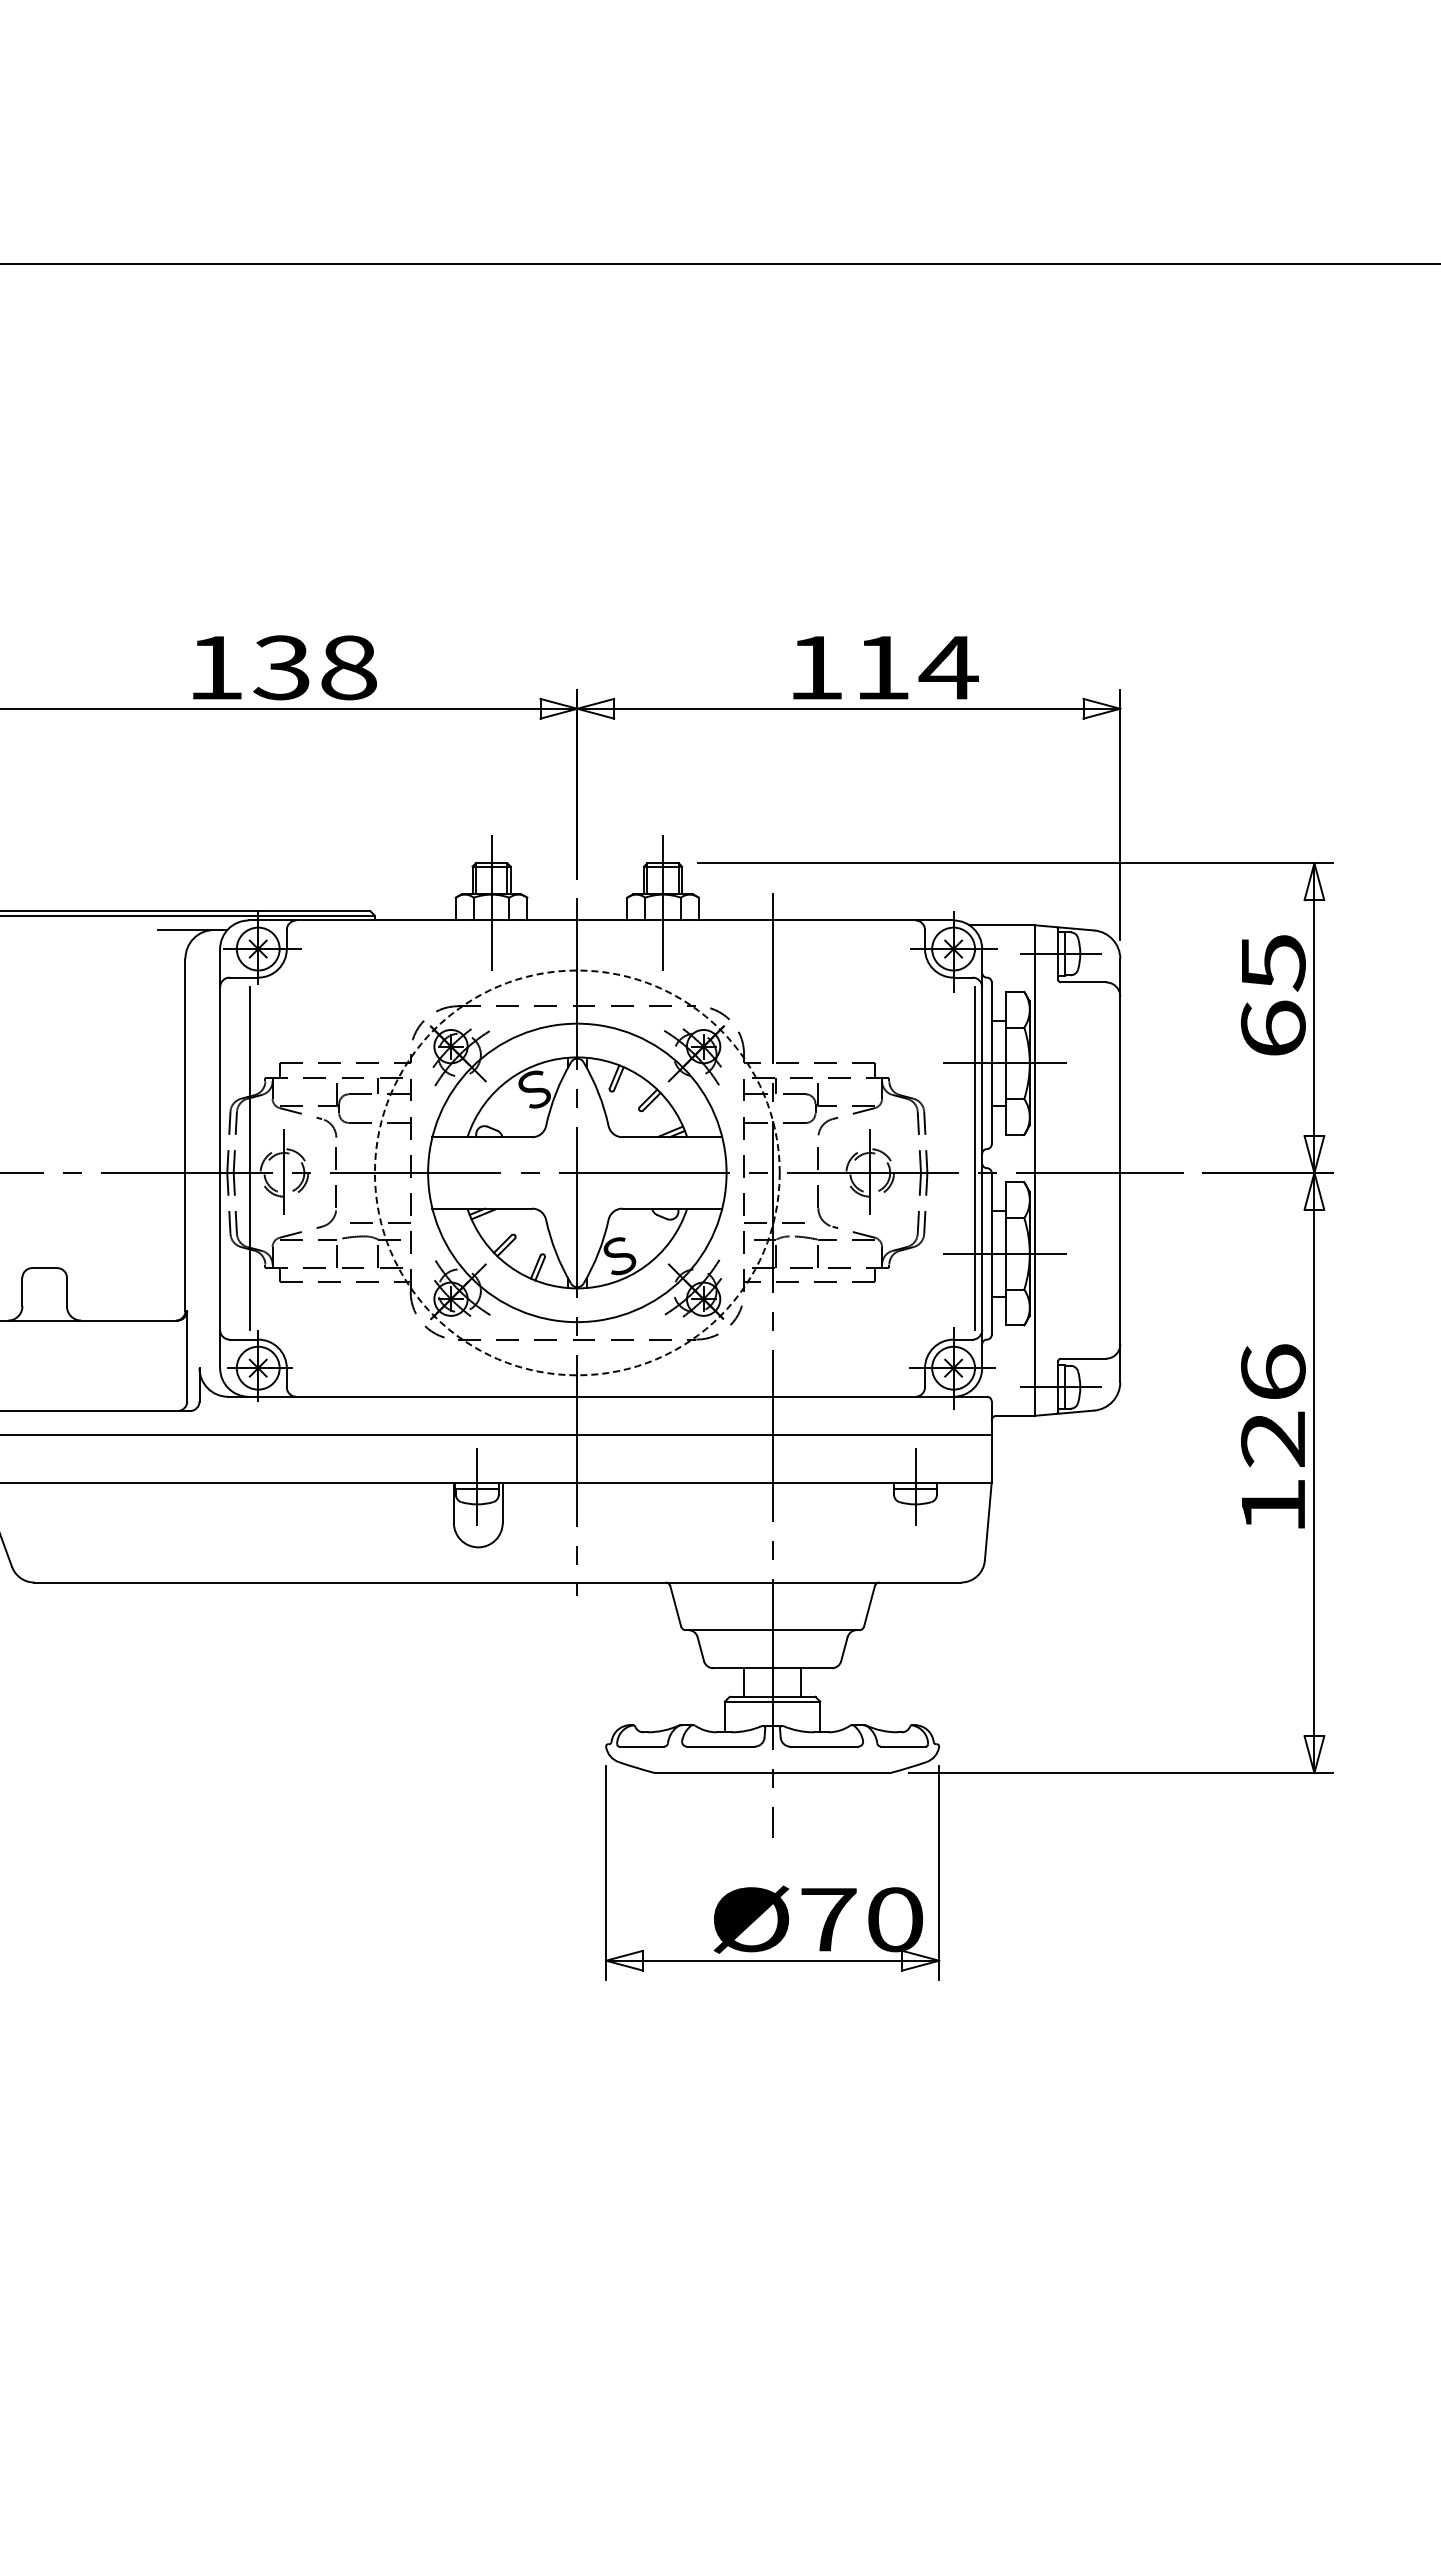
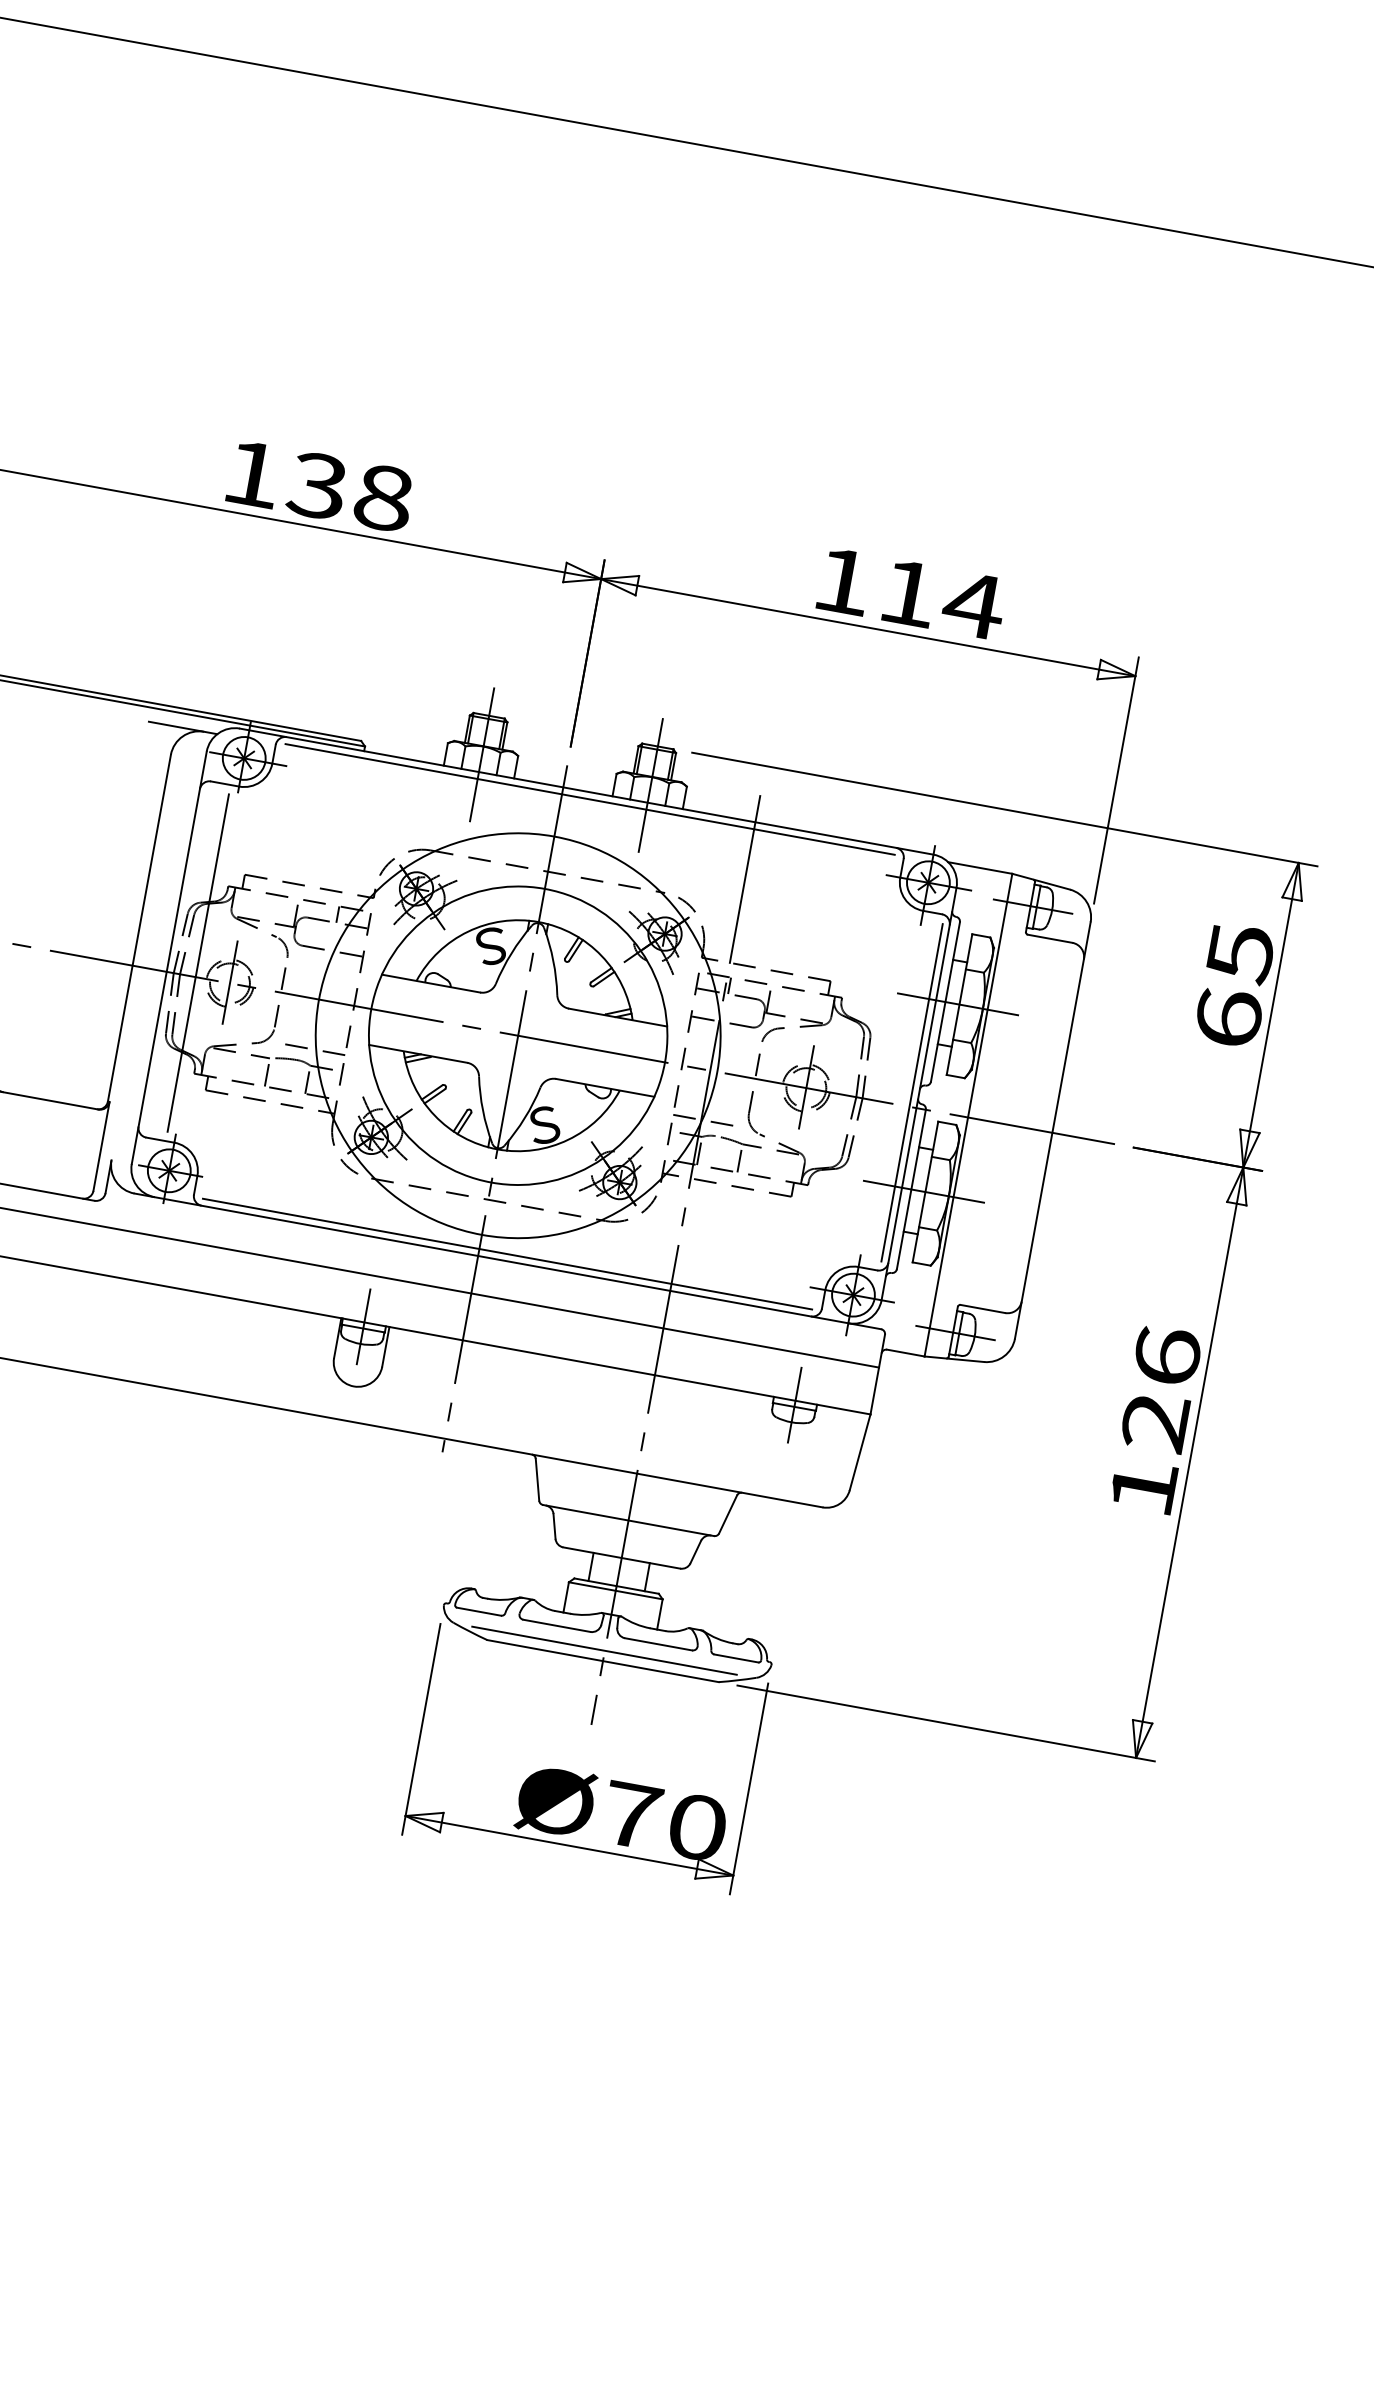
line: (605, 927) -> (589, 799), added
circle: (576, 1172) -> (517, 1035), dashed -> solid
line: (605, 1389) -> (507, 1253), added
line: (771, 1762) -> (603, 1650), added

